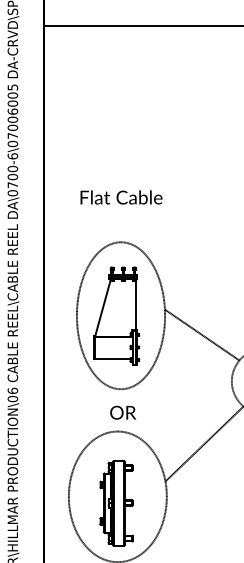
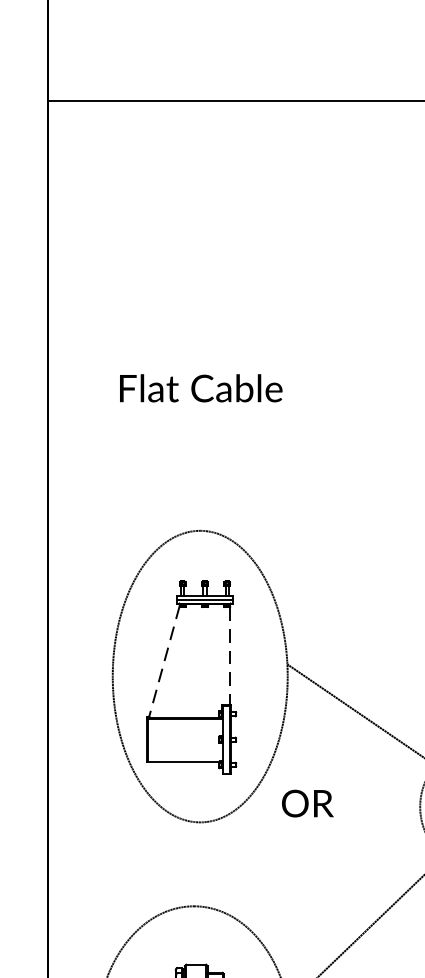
text: (121, 197) -> (201, 388), moved
line: (135, 305) -> (228, 656), solid -> dashed
line: (102, 308) -> (163, 662), solid -> dashed
text: (123, 412) -> (308, 803), moved

